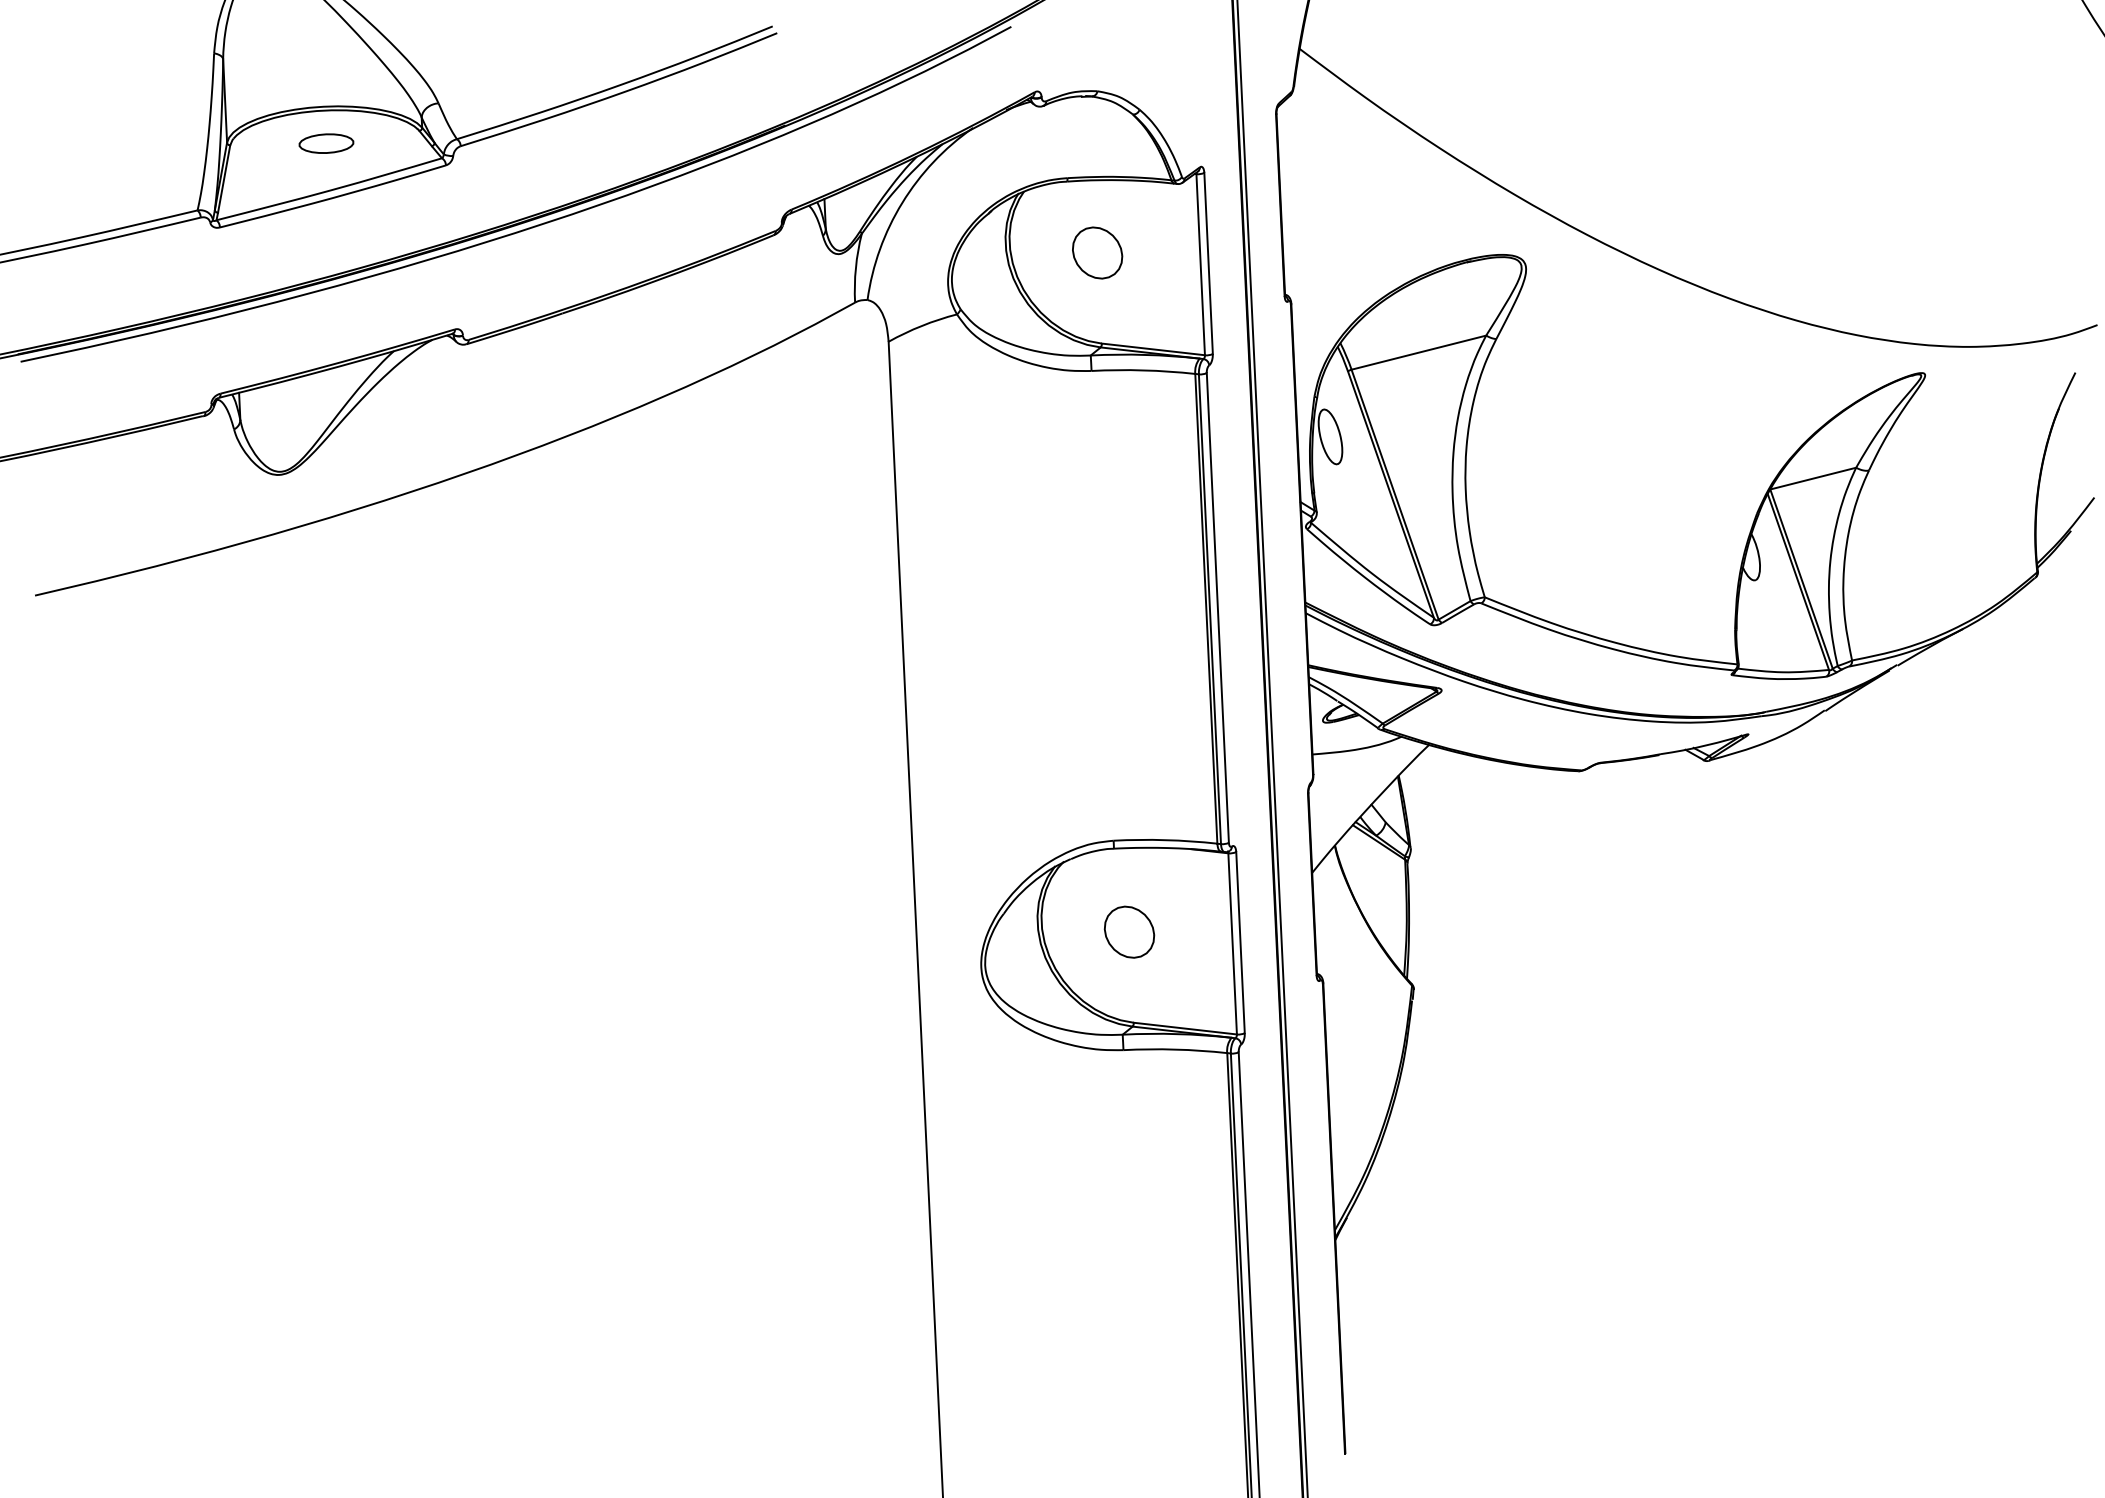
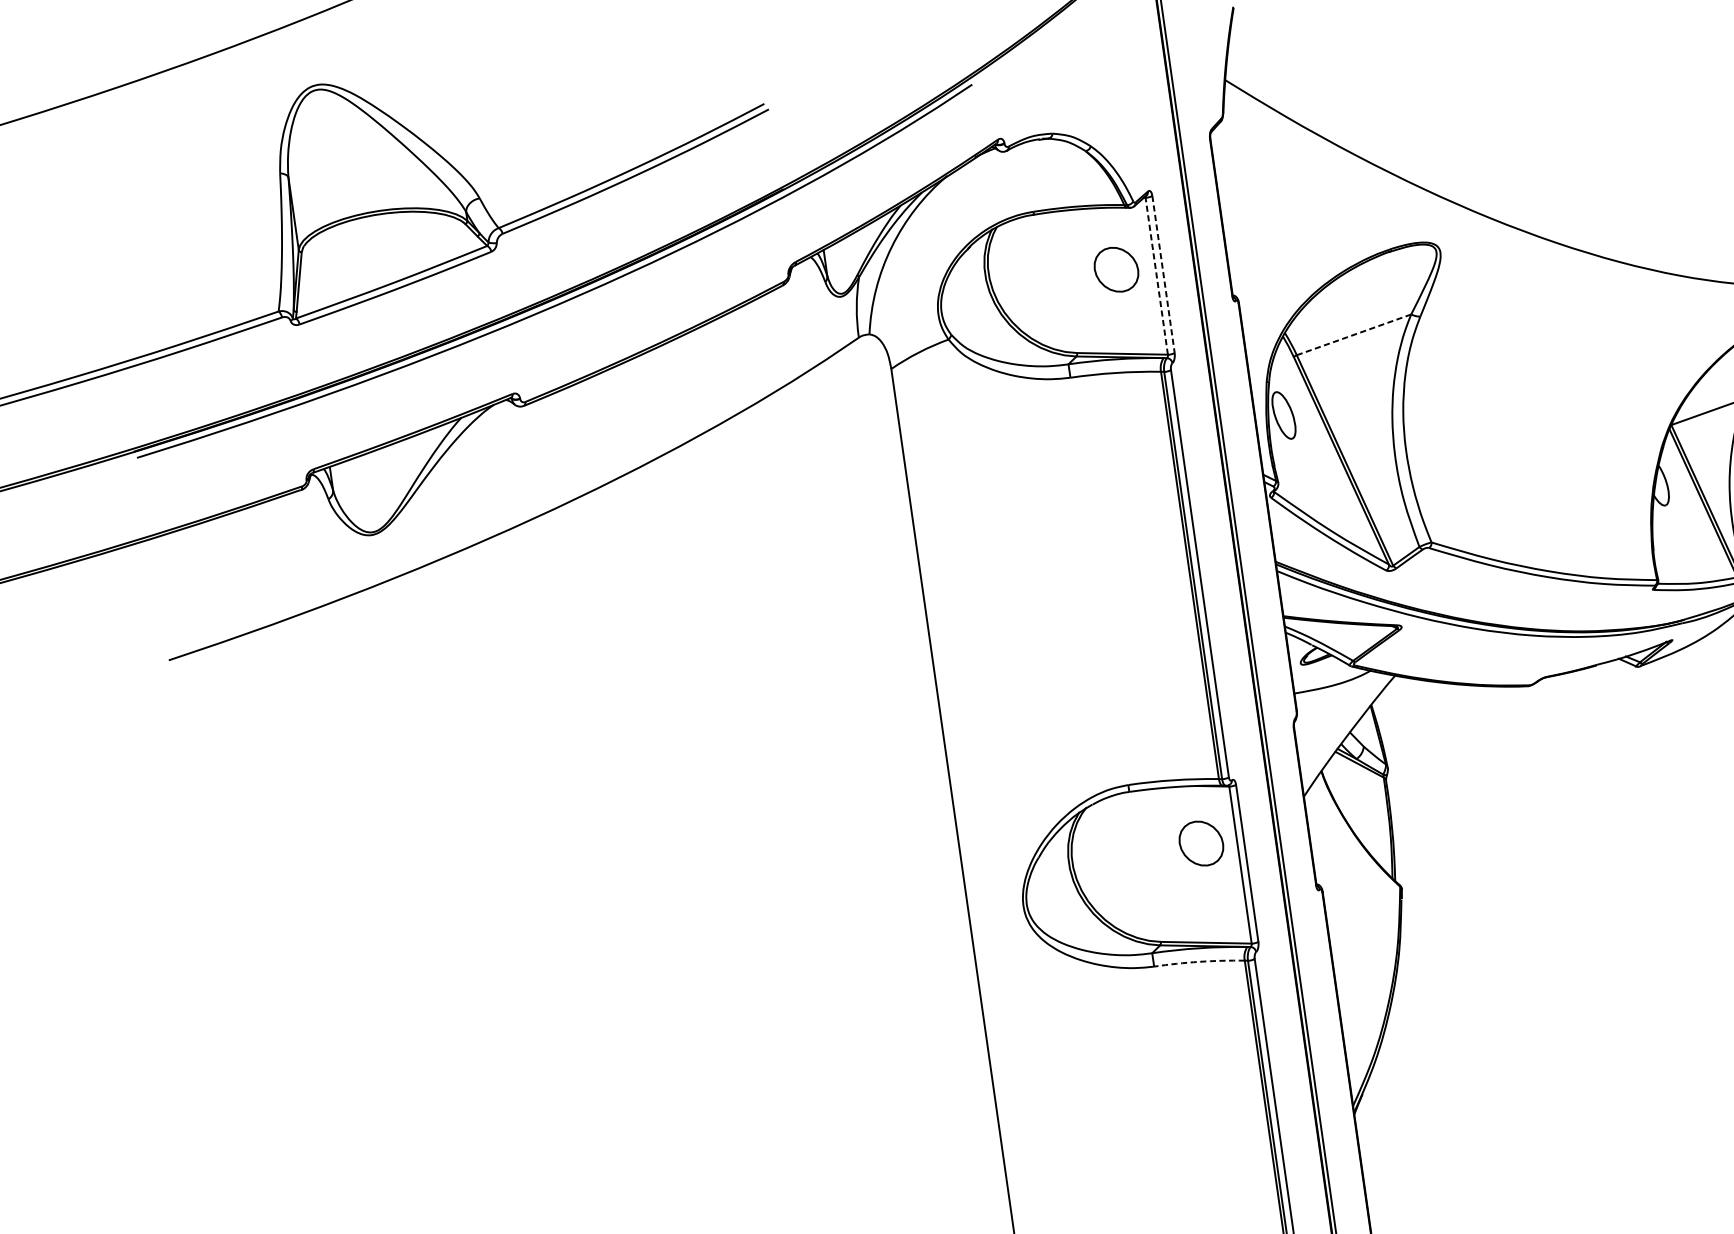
part: (326, 143) -> (385, 242), removed
part: (1097, 252) -> (1116, 269), moved
line: (1208, 263) -> (1163, 274), solid -> dashed
line: (1200, 264) -> (1156, 276), solid -> dashed
line: (1419, 352) -> (1354, 334), solid -> dashed
part: (1129, 931) -> (1201, 842), moved
arc: (1175, 1049) -> (1199, 961), solid -> dashed

